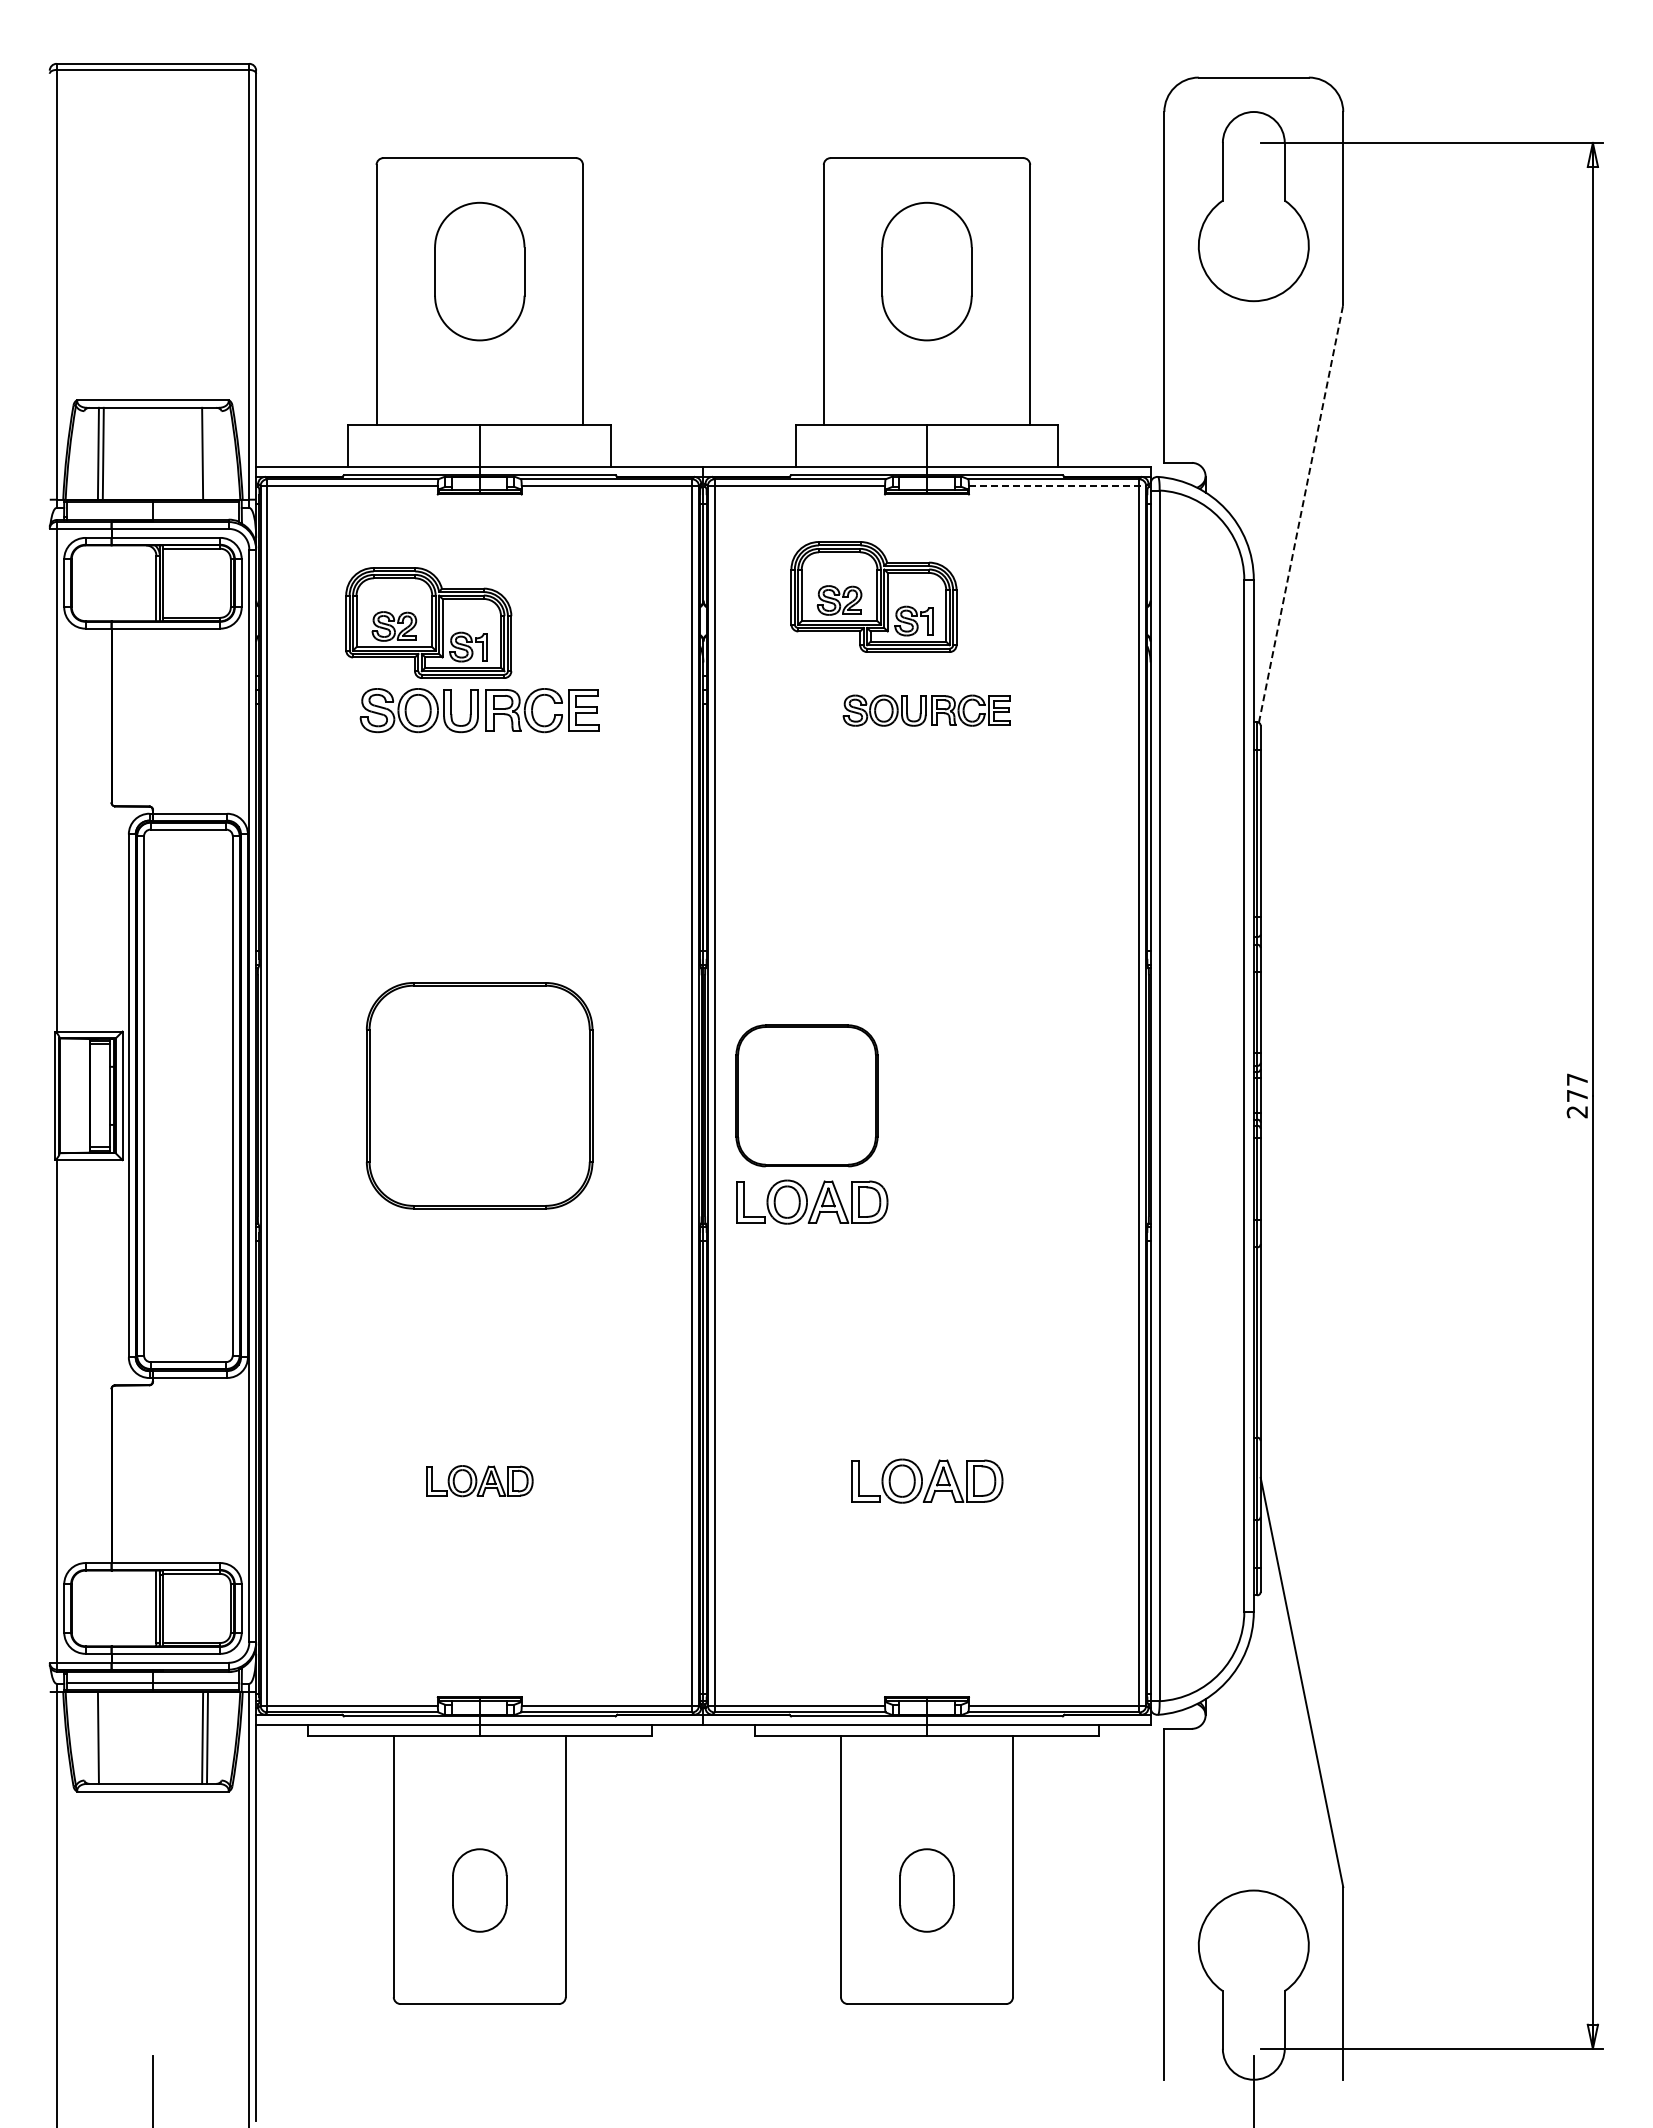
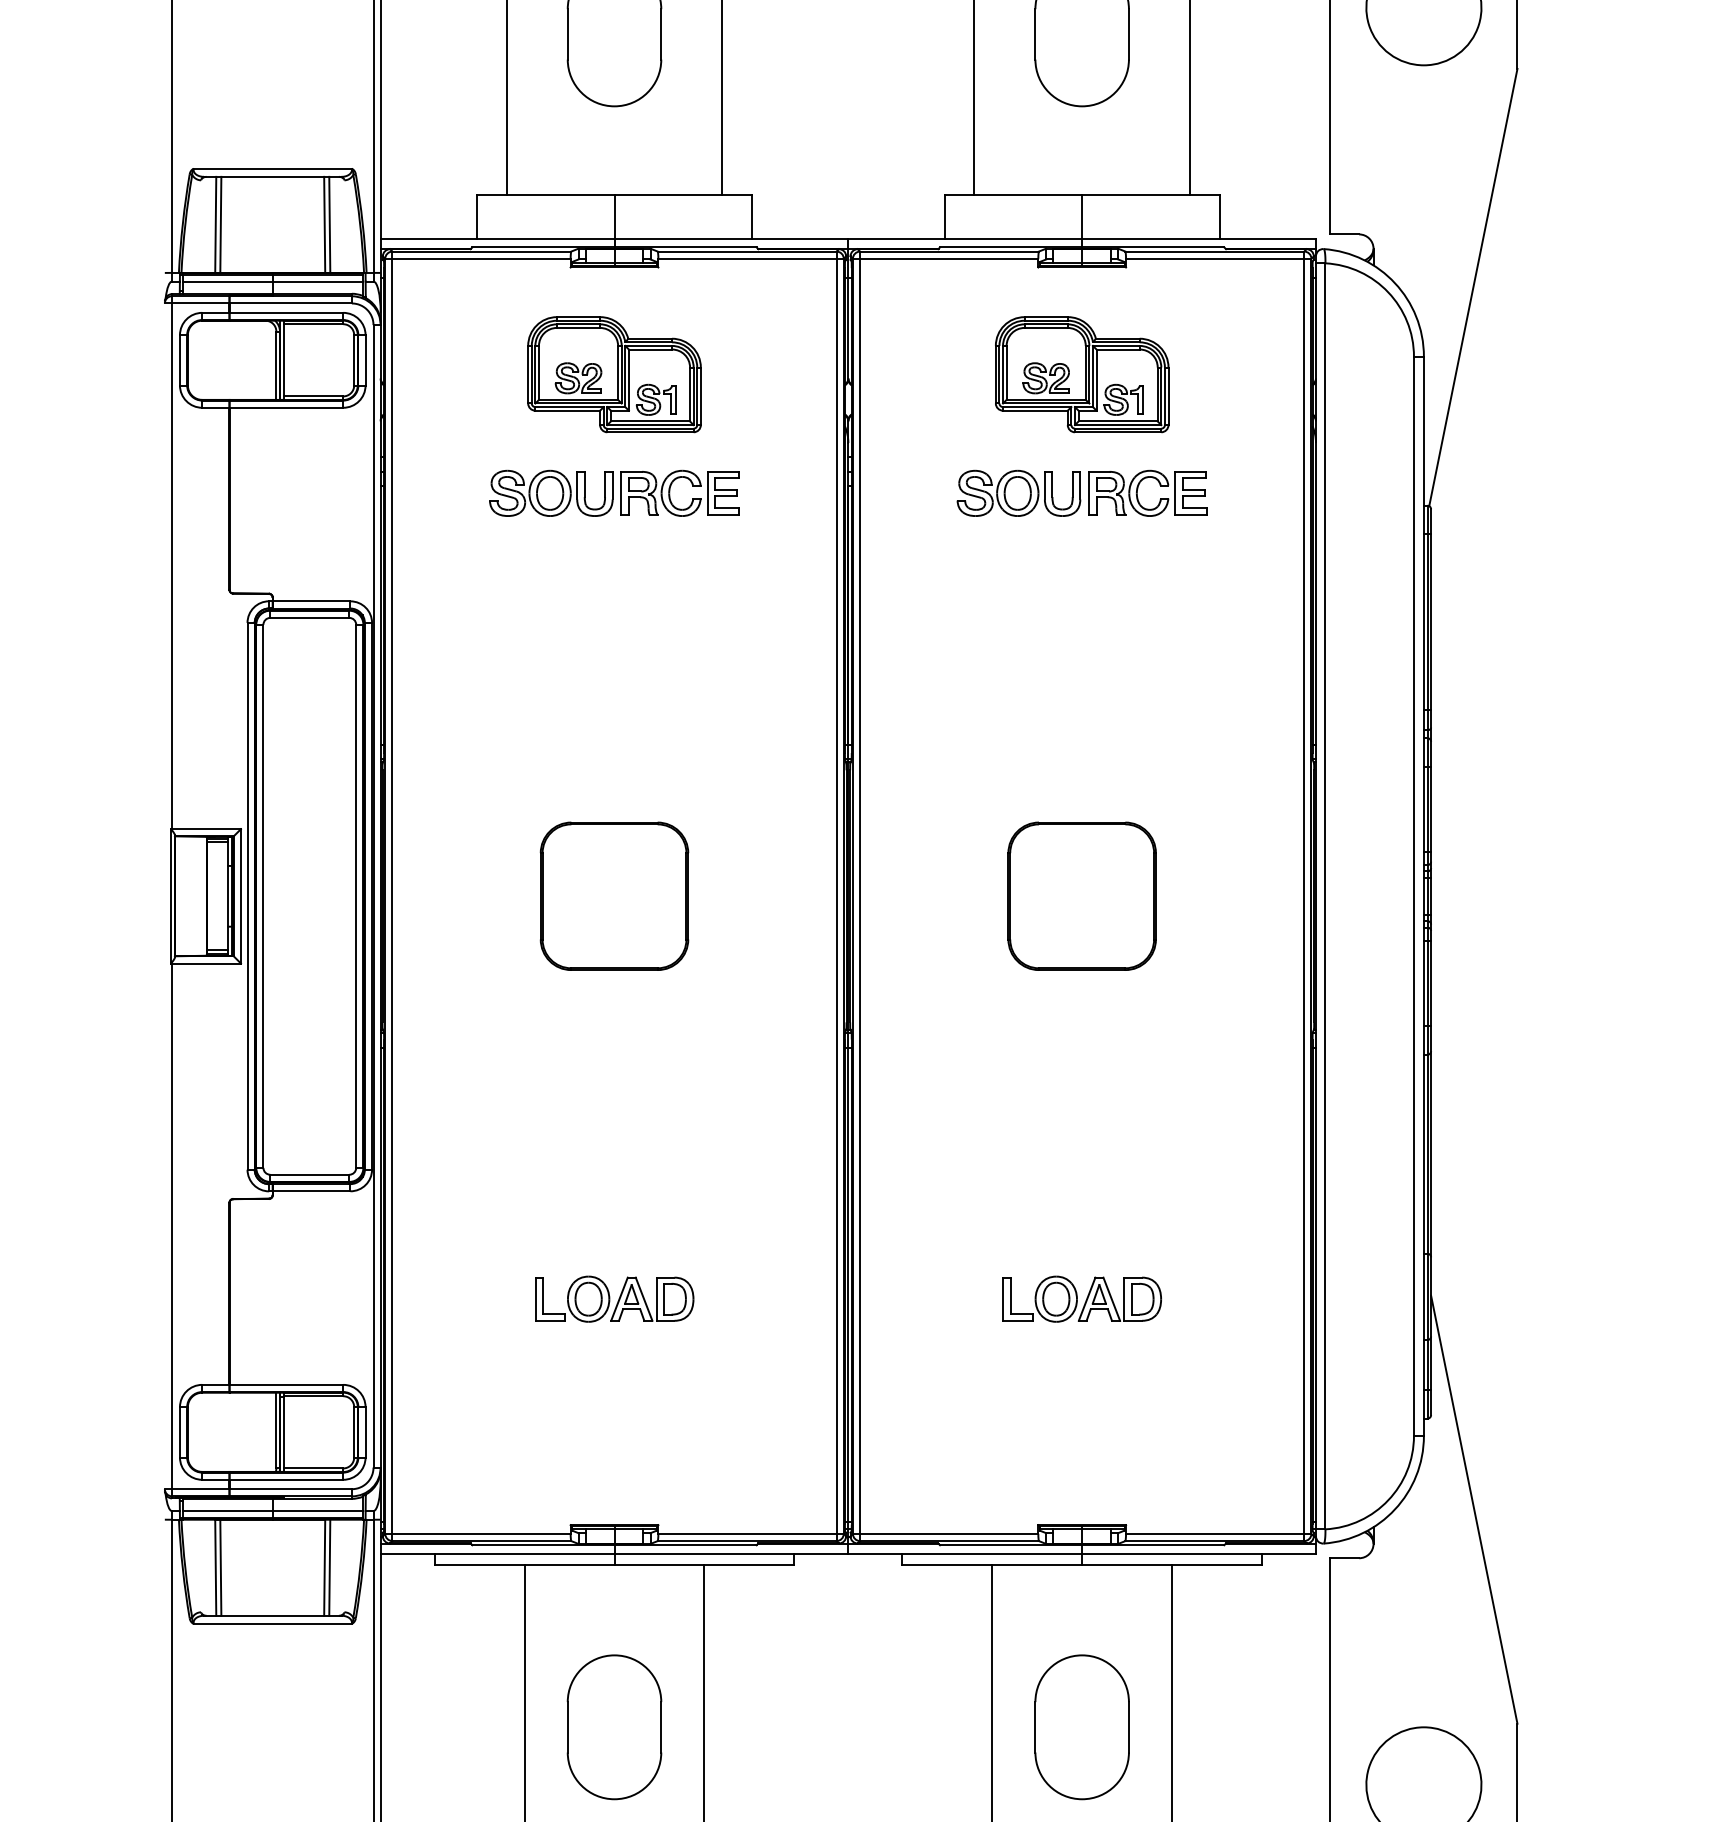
line: (207, 453) -> (329, 224), added
line: (1057, 486) -> (1218, 259), dashed -> solid
line: (152, 508) -> (272, 282), added
line: (1301, 513) -> (1473, 287), dashed -> solid
part: (873, 596) -> (1081, 374), moved
part: (428, 622) -> (614, 374), moved
part: (926, 710) -> (1081, 493), size x1.43
part: (479, 1095) -> (614, 895), size x0.62
part: (806, 1095) -> (1081, 895), moved
part: (812, 1201) -> (962, 1006), removed
part: (479, 1480) -> (614, 1298), size x1.43
line: (102, 1737) -> (219, 1567), added
part: (479, 1890) -> (614, 1727), size x1.67
part: (926, 1890) -> (1081, 1727), size x1.67

